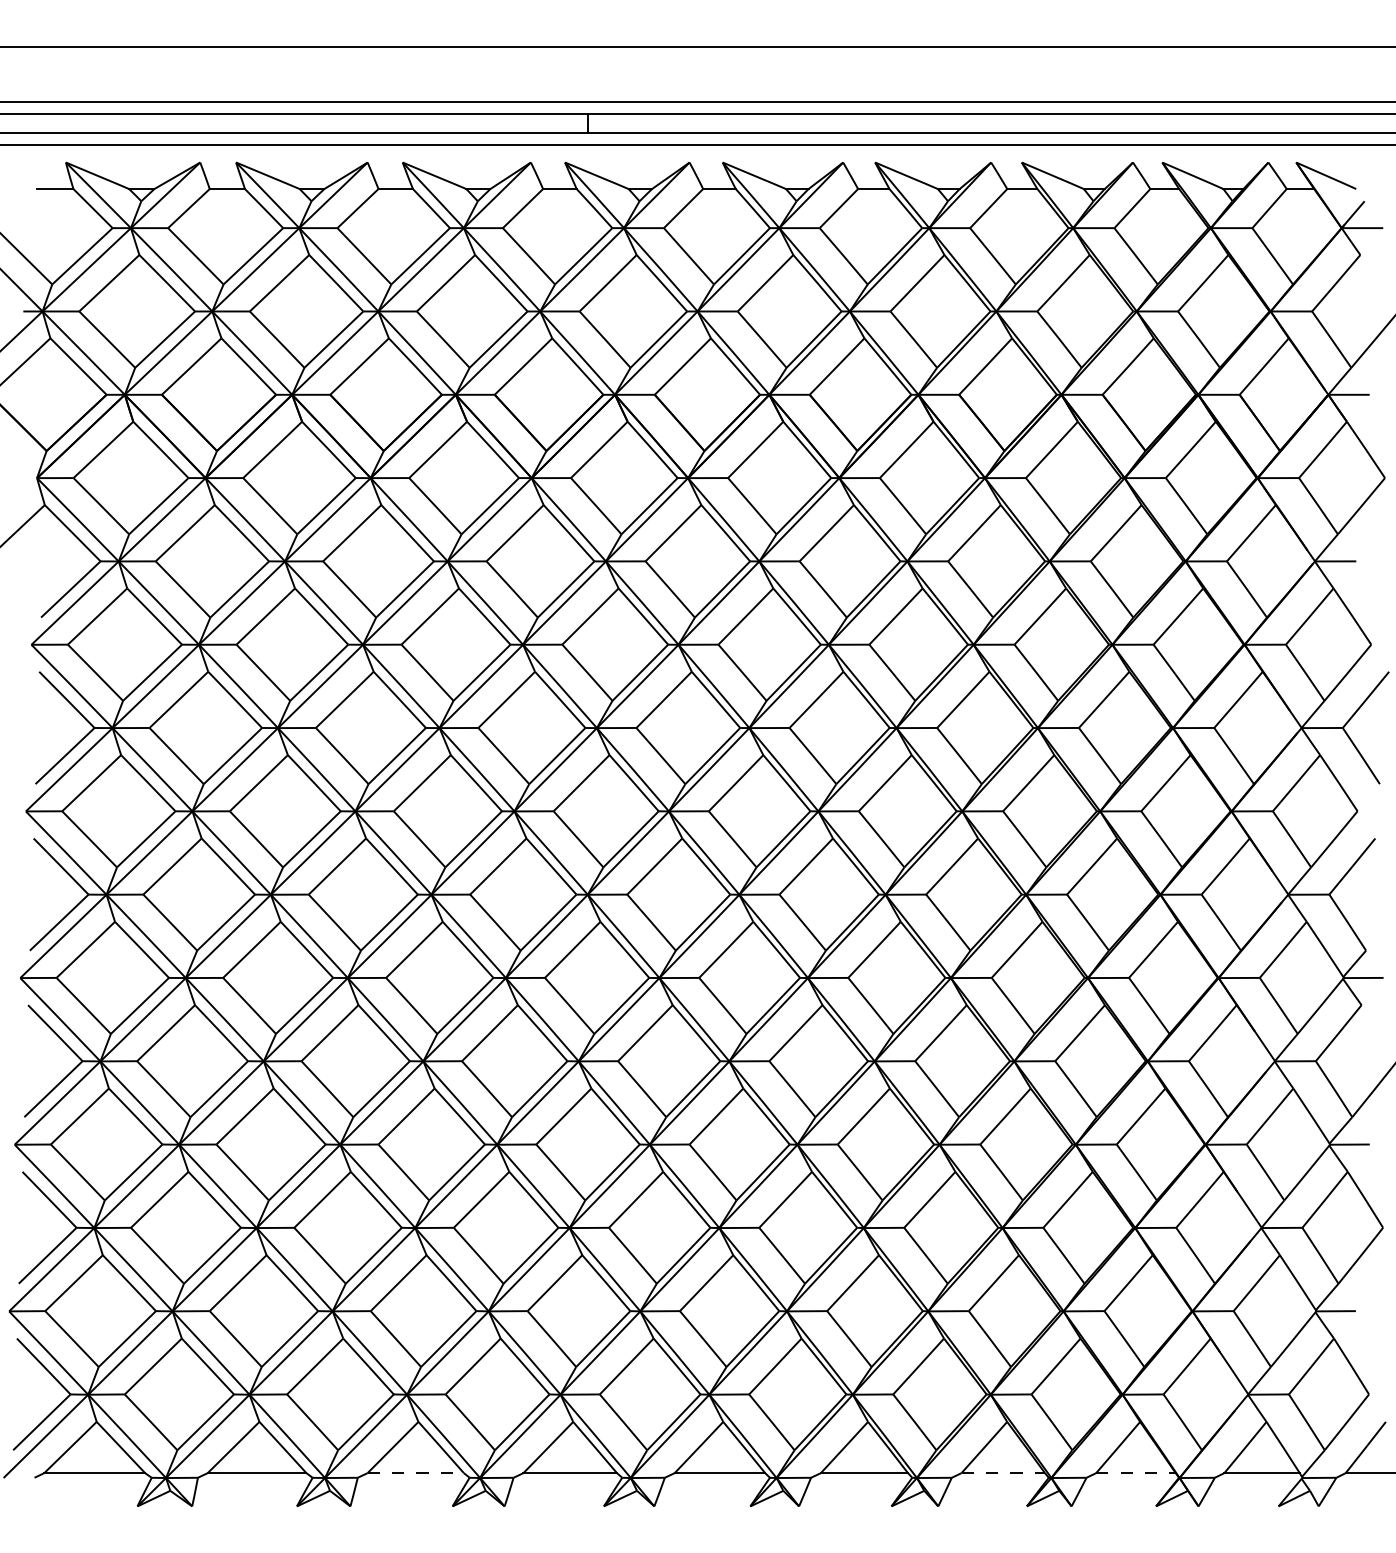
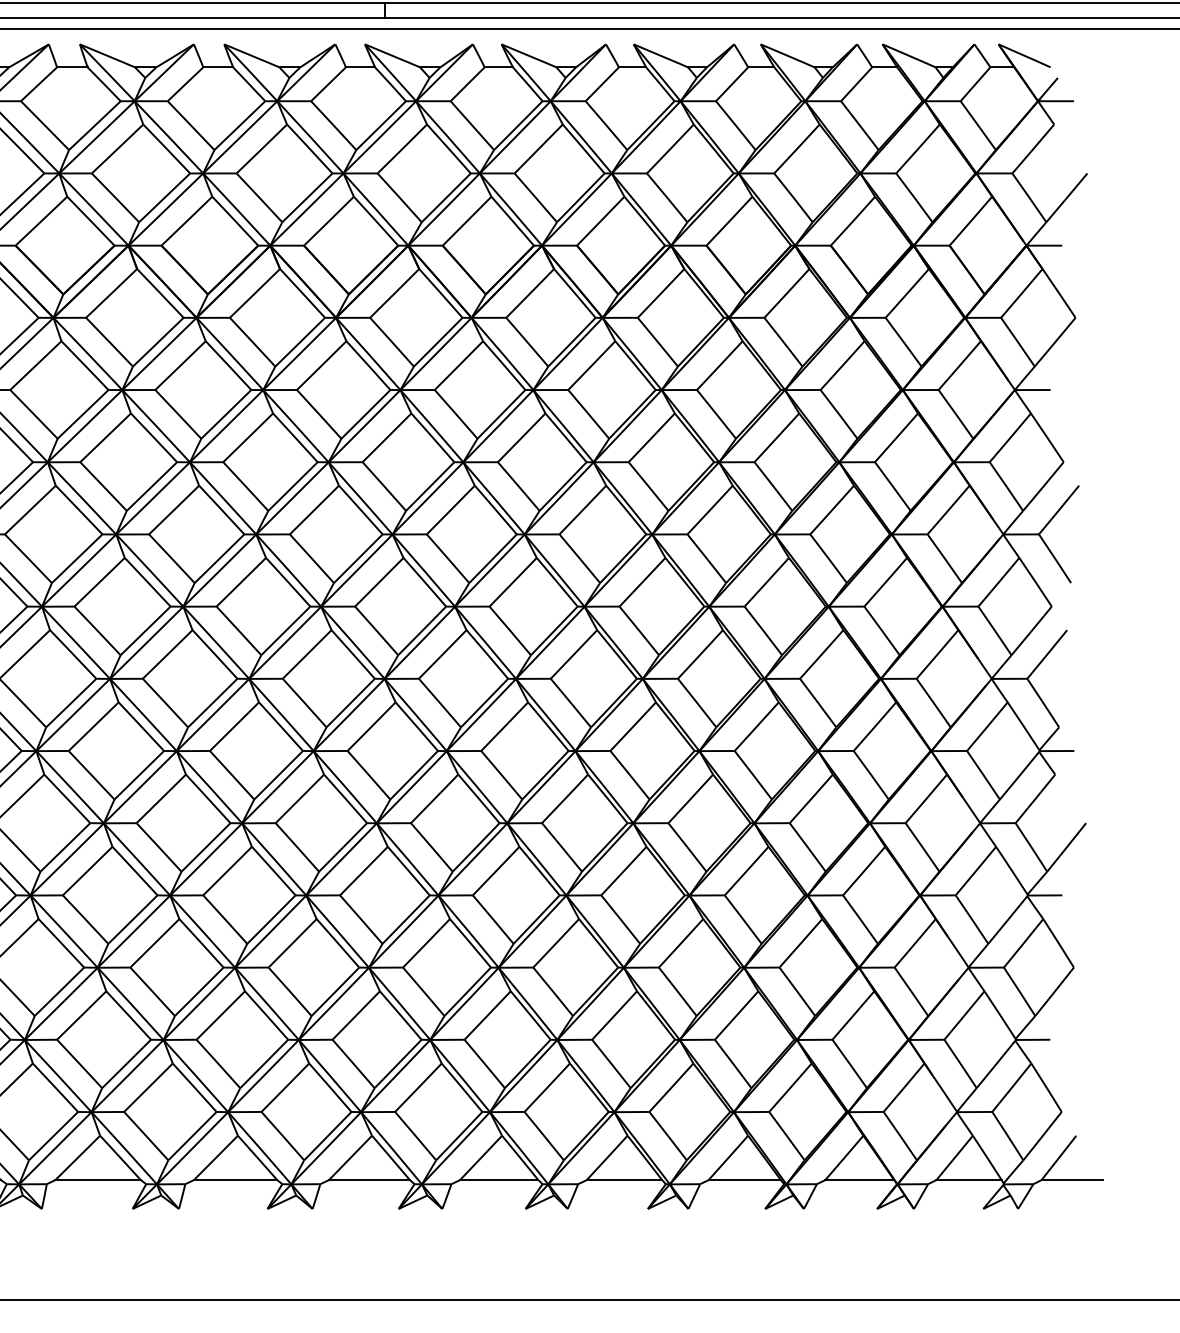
line: (416, 1473) -> (236, 1180), dashed -> solid
line: (1003, 1473) -> (744, 1180), dashed -> solid
line: (1135, 1473) -> (859, 1180), dashed -> solid

